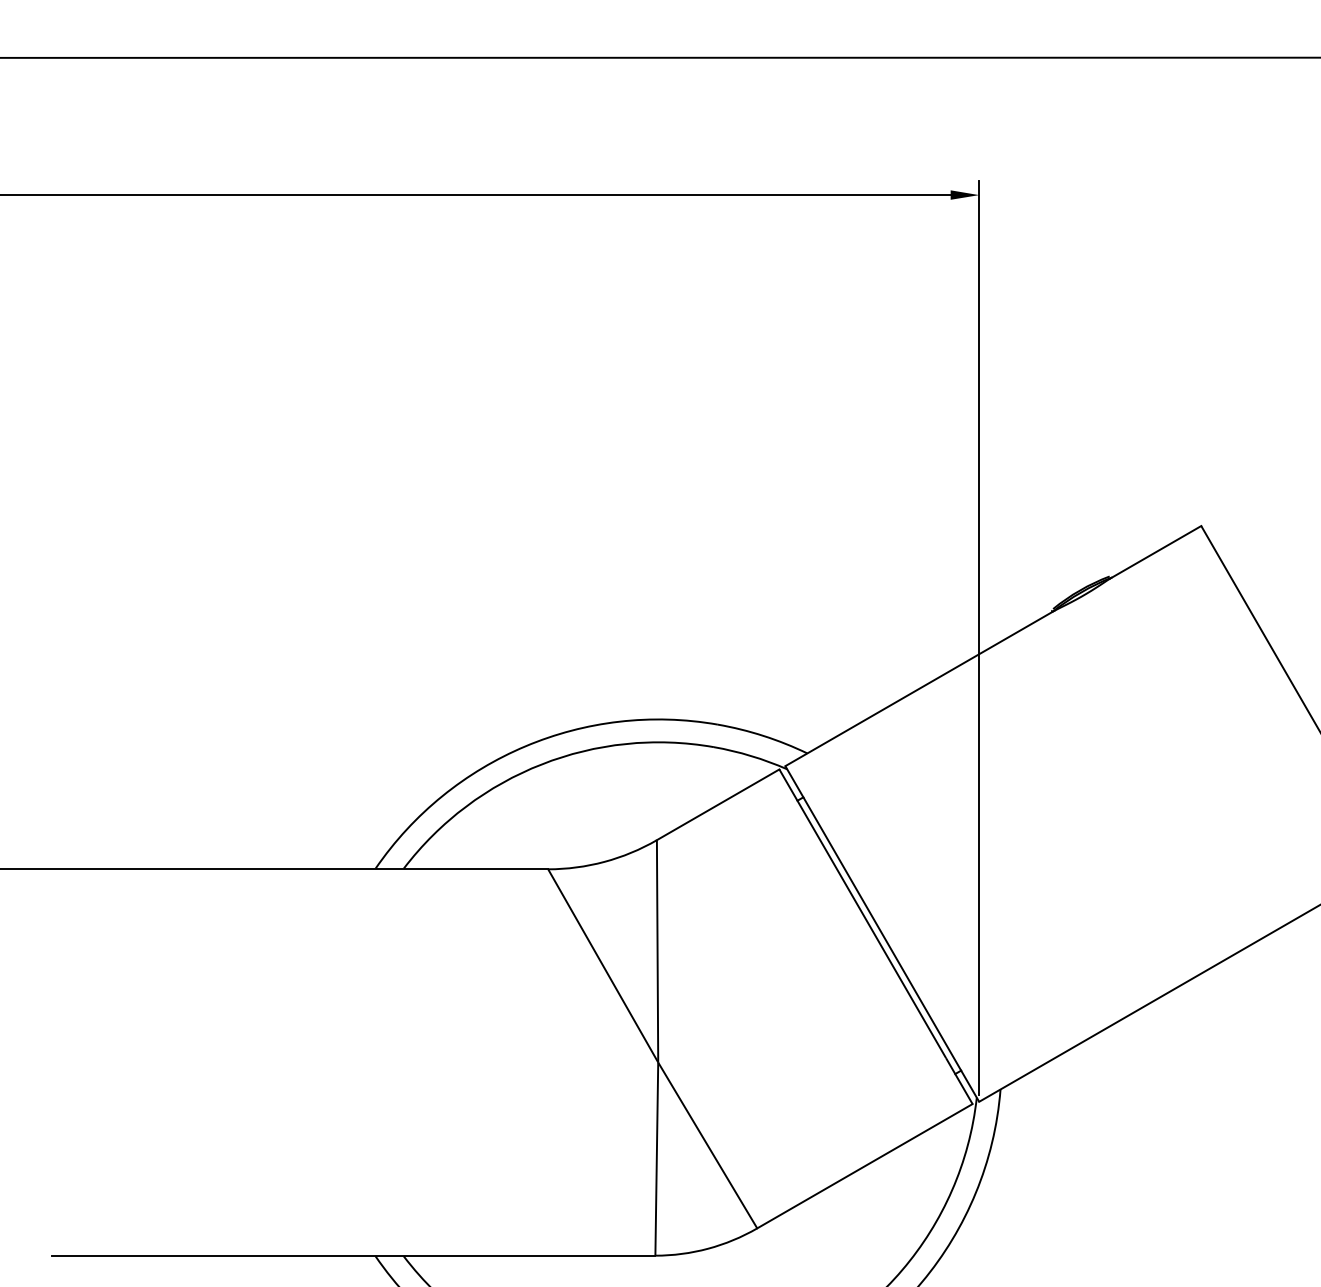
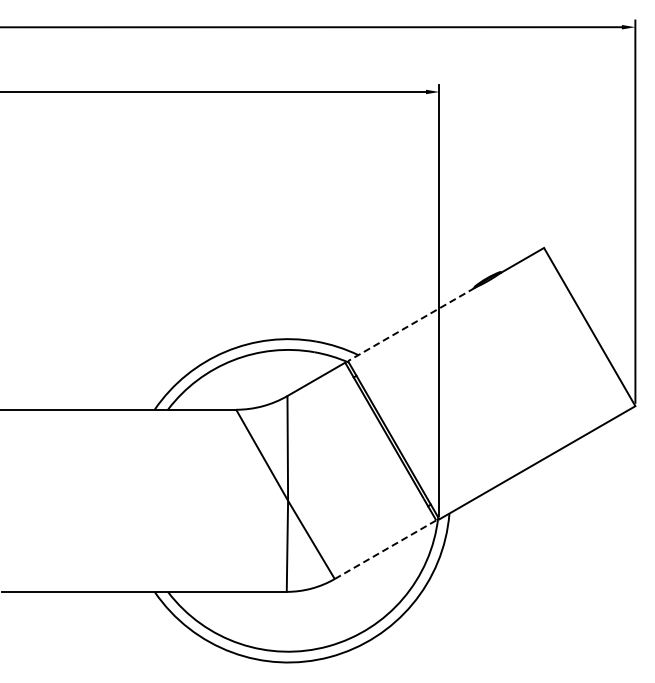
line: (917, 688) -> (410, 324), solid -> dashed
line: (864, 1165) -> (385, 549), solid -> dashed

